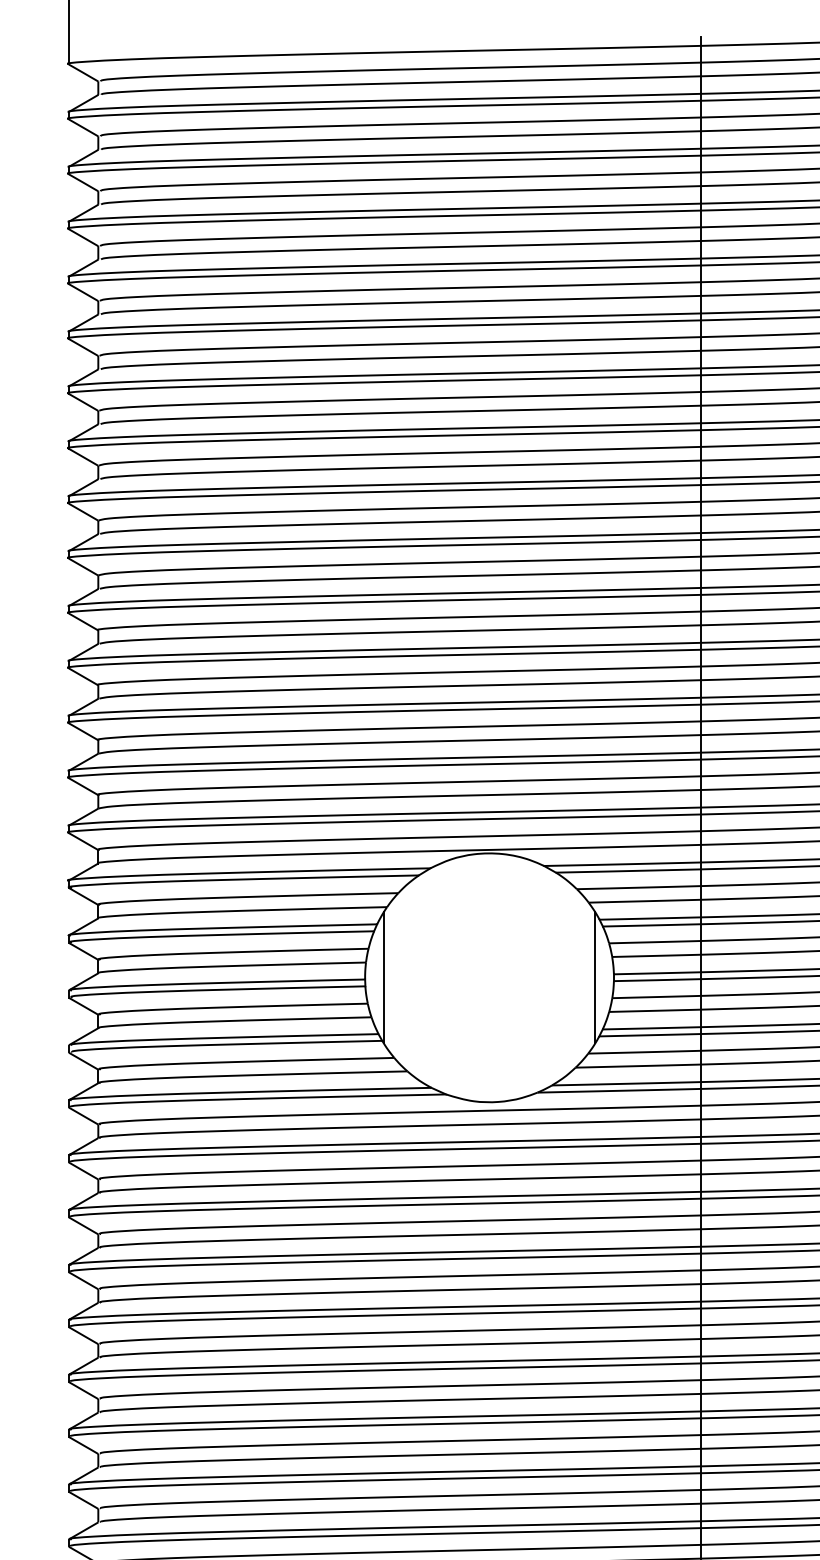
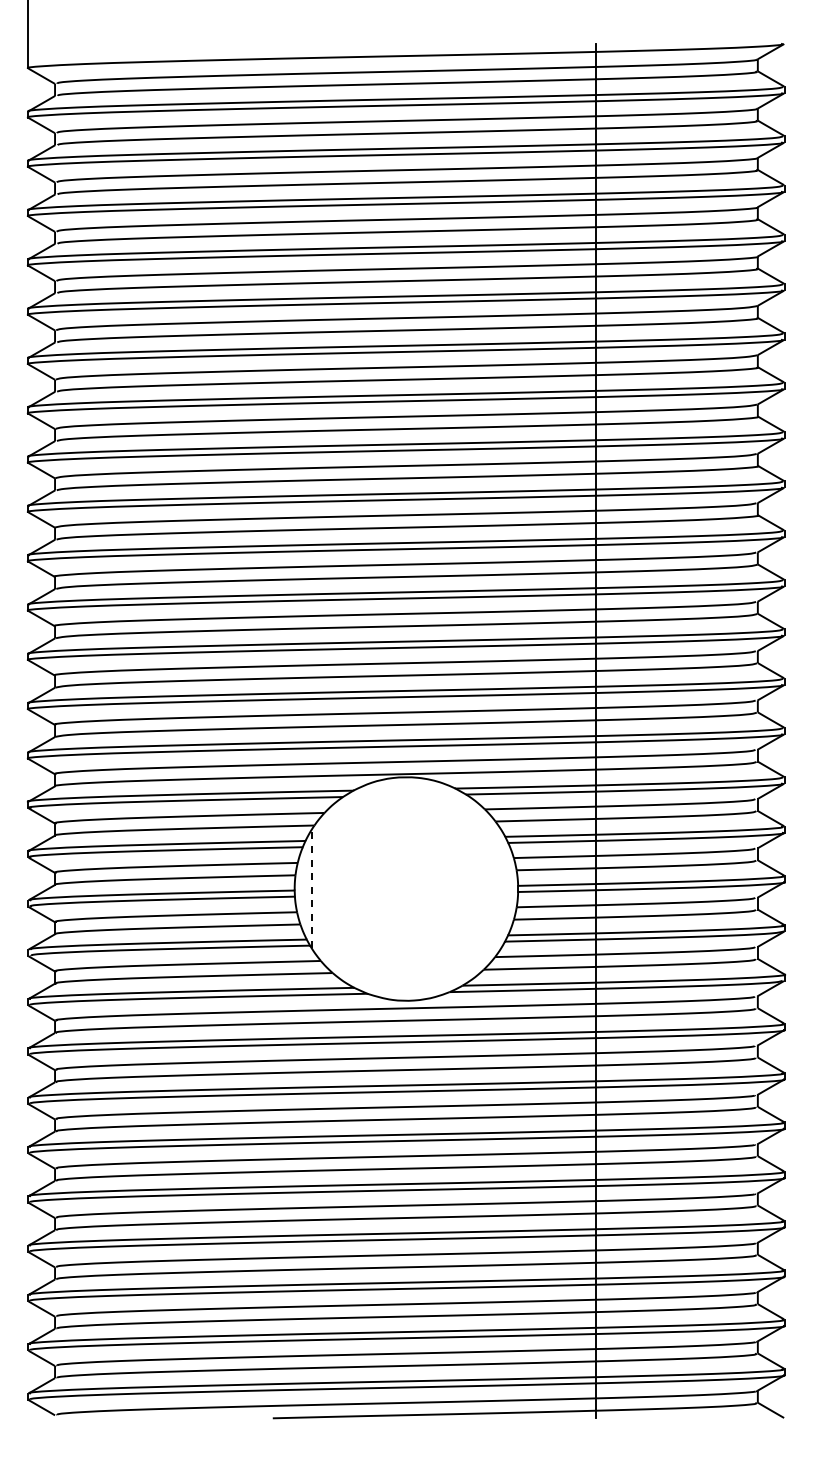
line: (383, 977) -> (311, 888), solid -> dashed
line: (595, 977) -> (501, 888), removed

